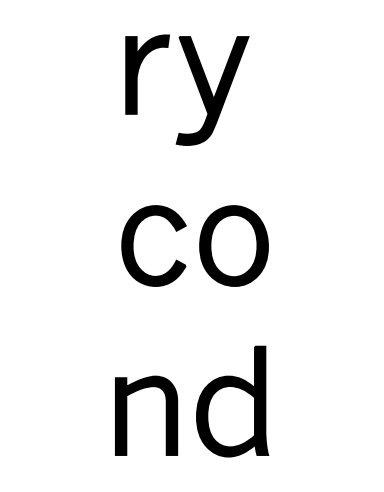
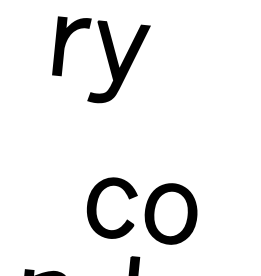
part: (194, 245) -> (141, 210), moved

